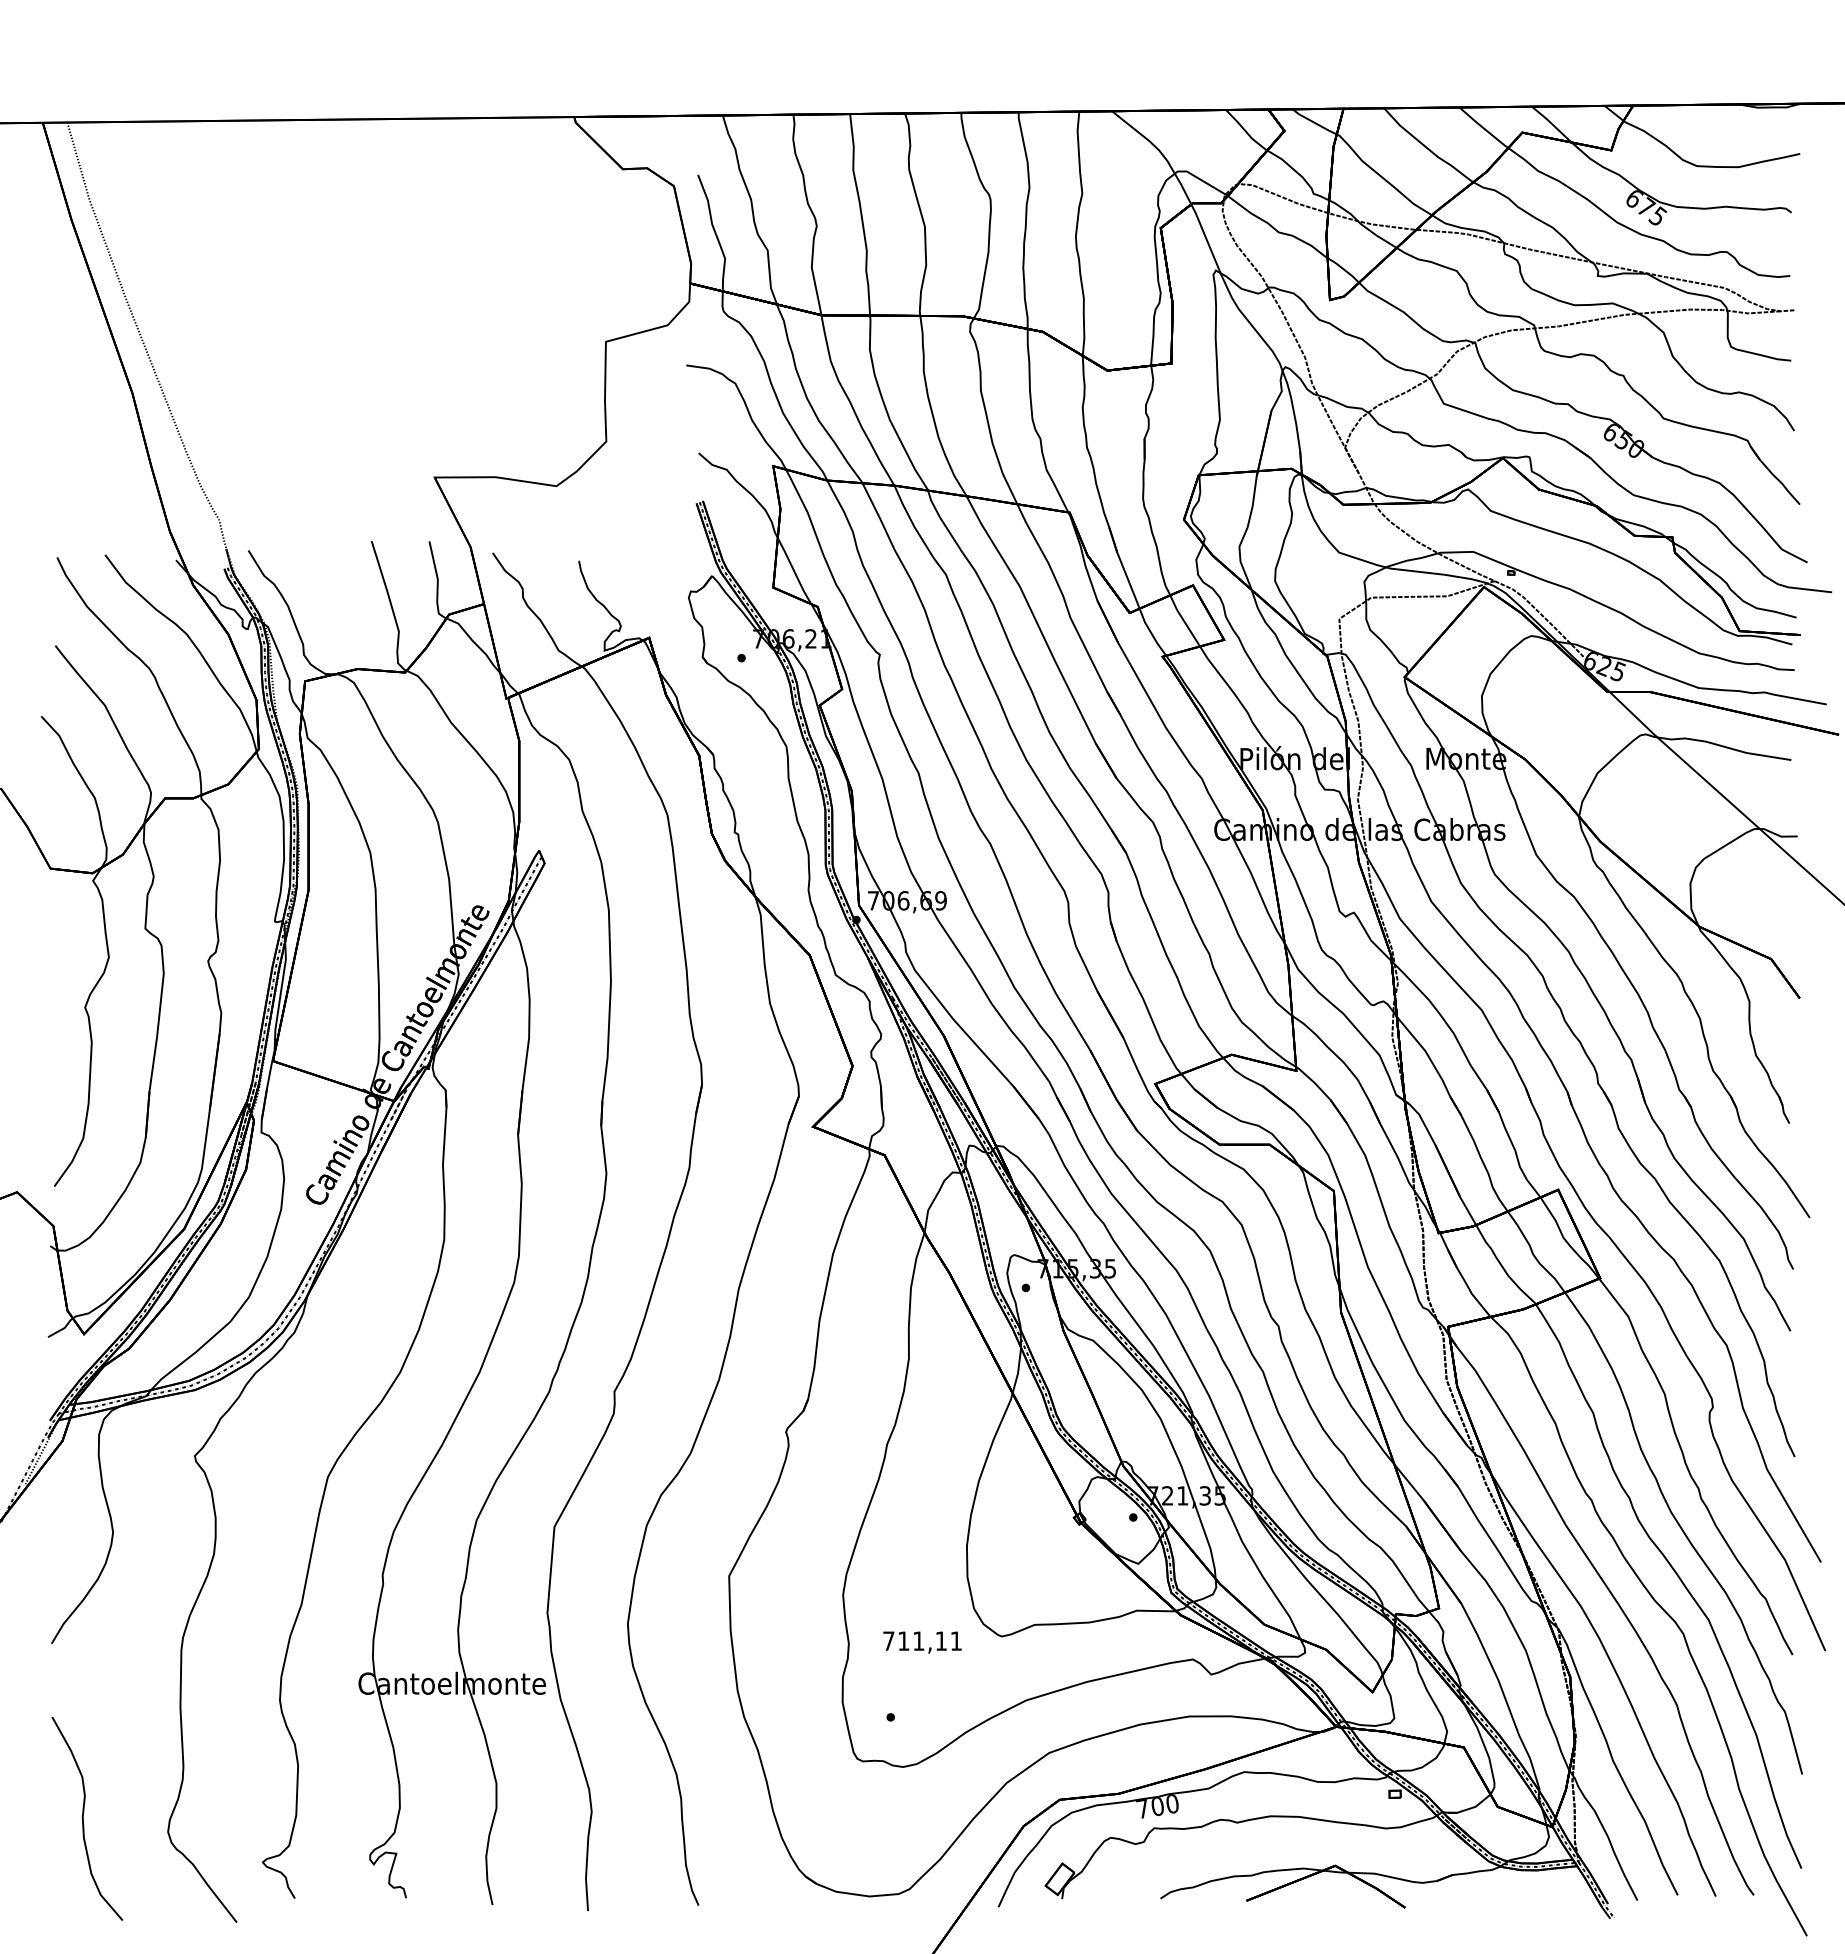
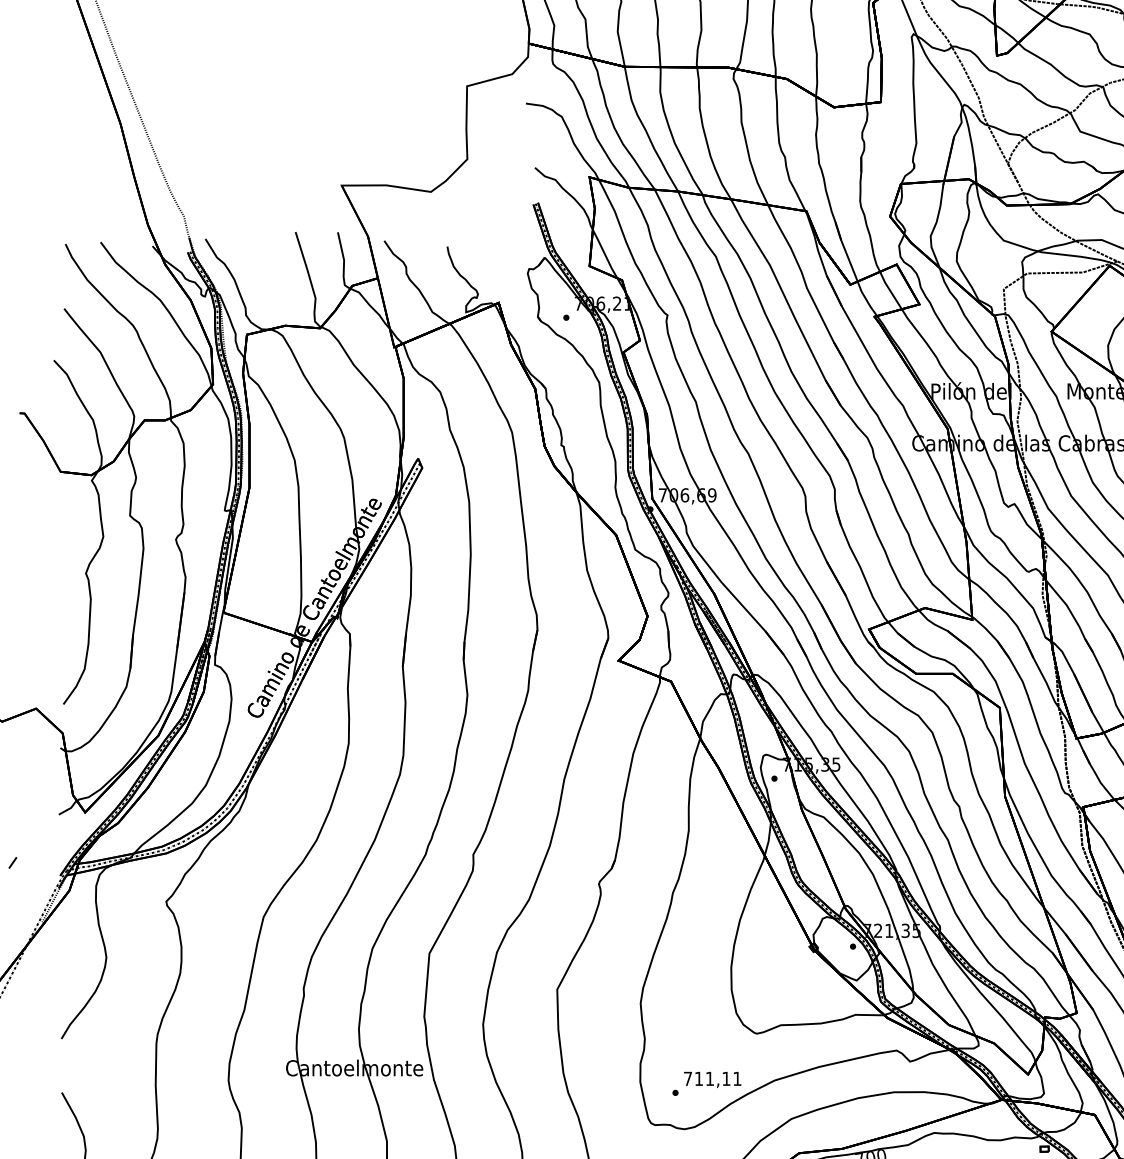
text: (922, 1642) -> (712, 1079), moved

